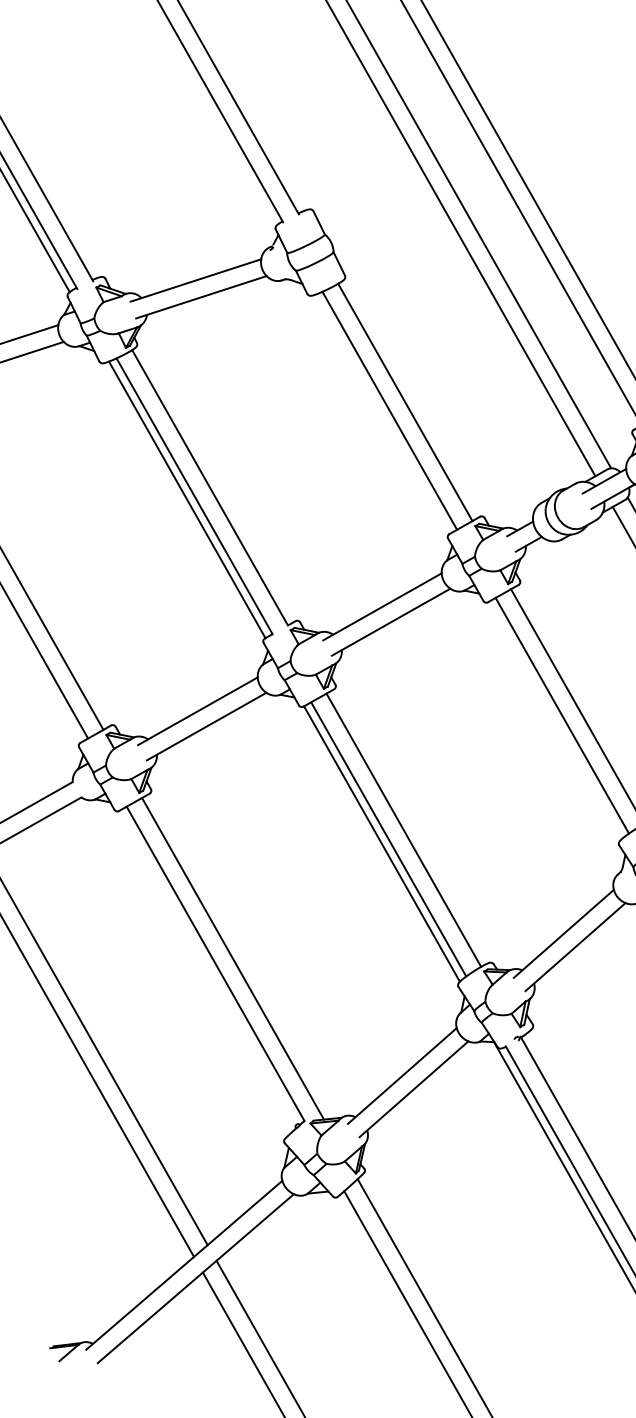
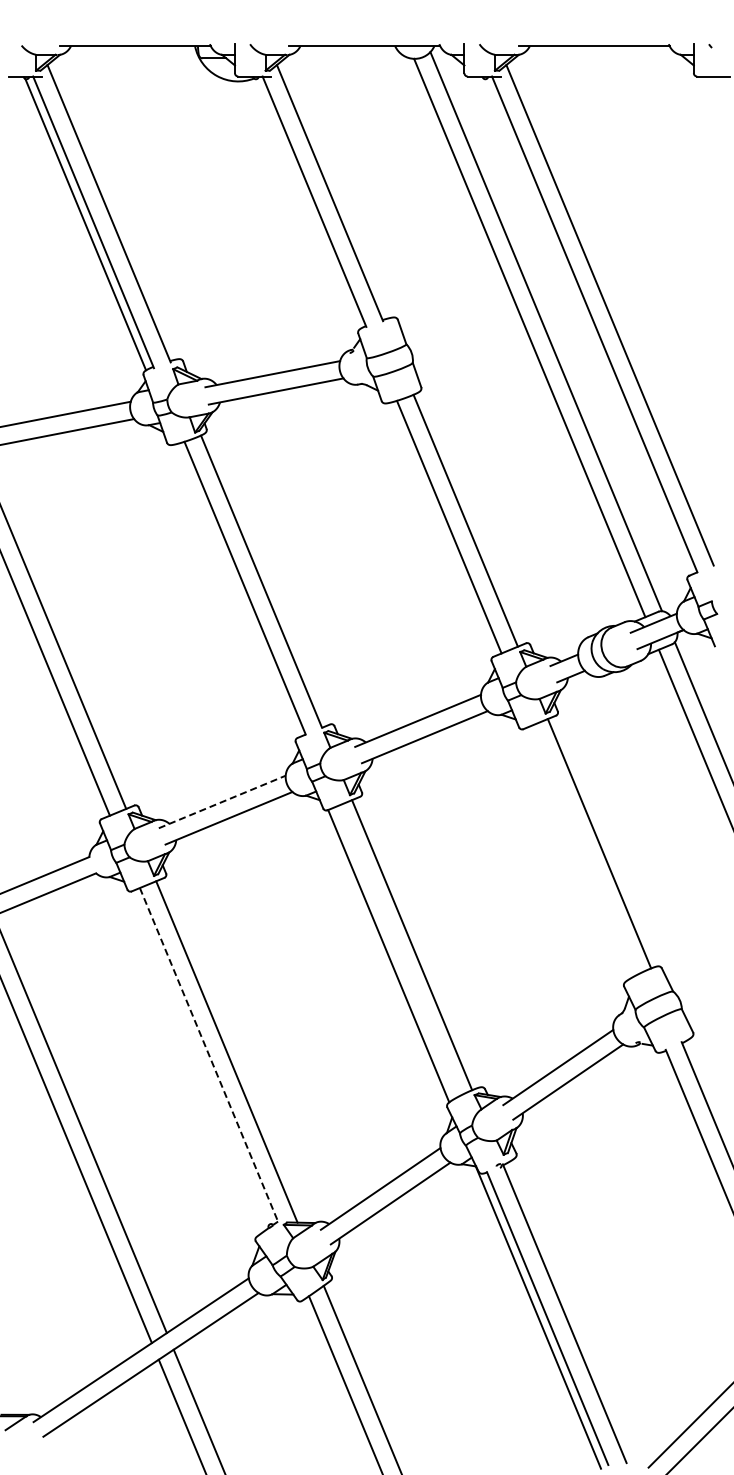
line: (187, 499) -> (237, 590), removed
line: (198, 710) -> (222, 801), solid -> dashed
line: (562, 715) -> (583, 850), removed
line: (388, 838) -> (395, 951), removed
line: (216, 963) -> (209, 1054), solid -> dashed

